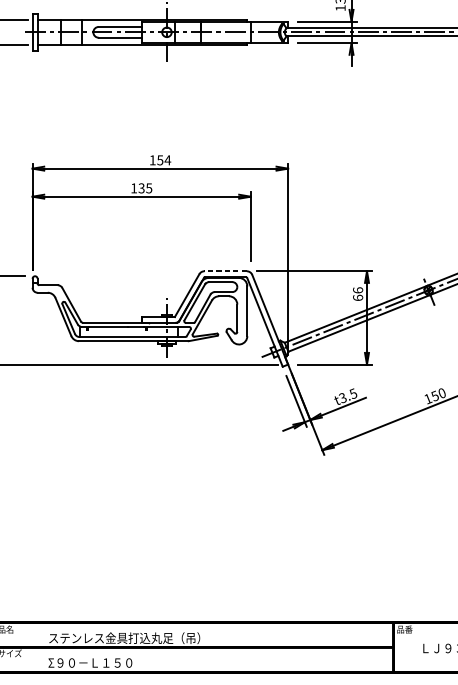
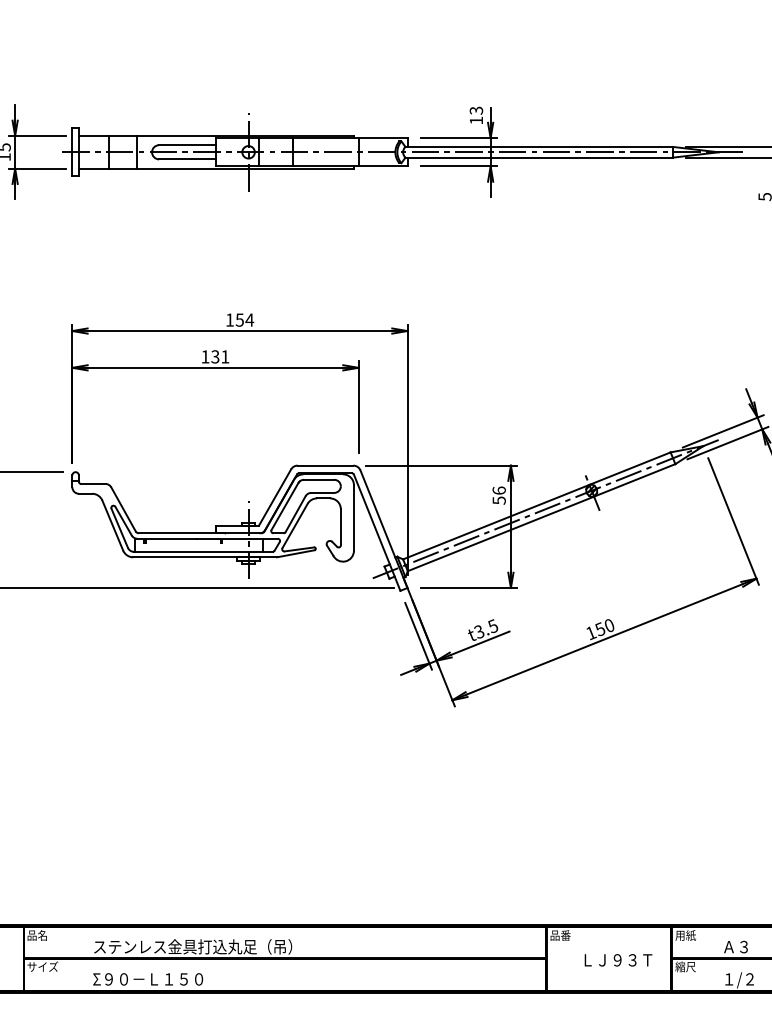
text: (149, 188) -> (225, 356), 135 -> 131
line: (225, 271) -> (325, 465), dashed -> solid
text: (357, 297) -> (498, 500), 66 -> 56

